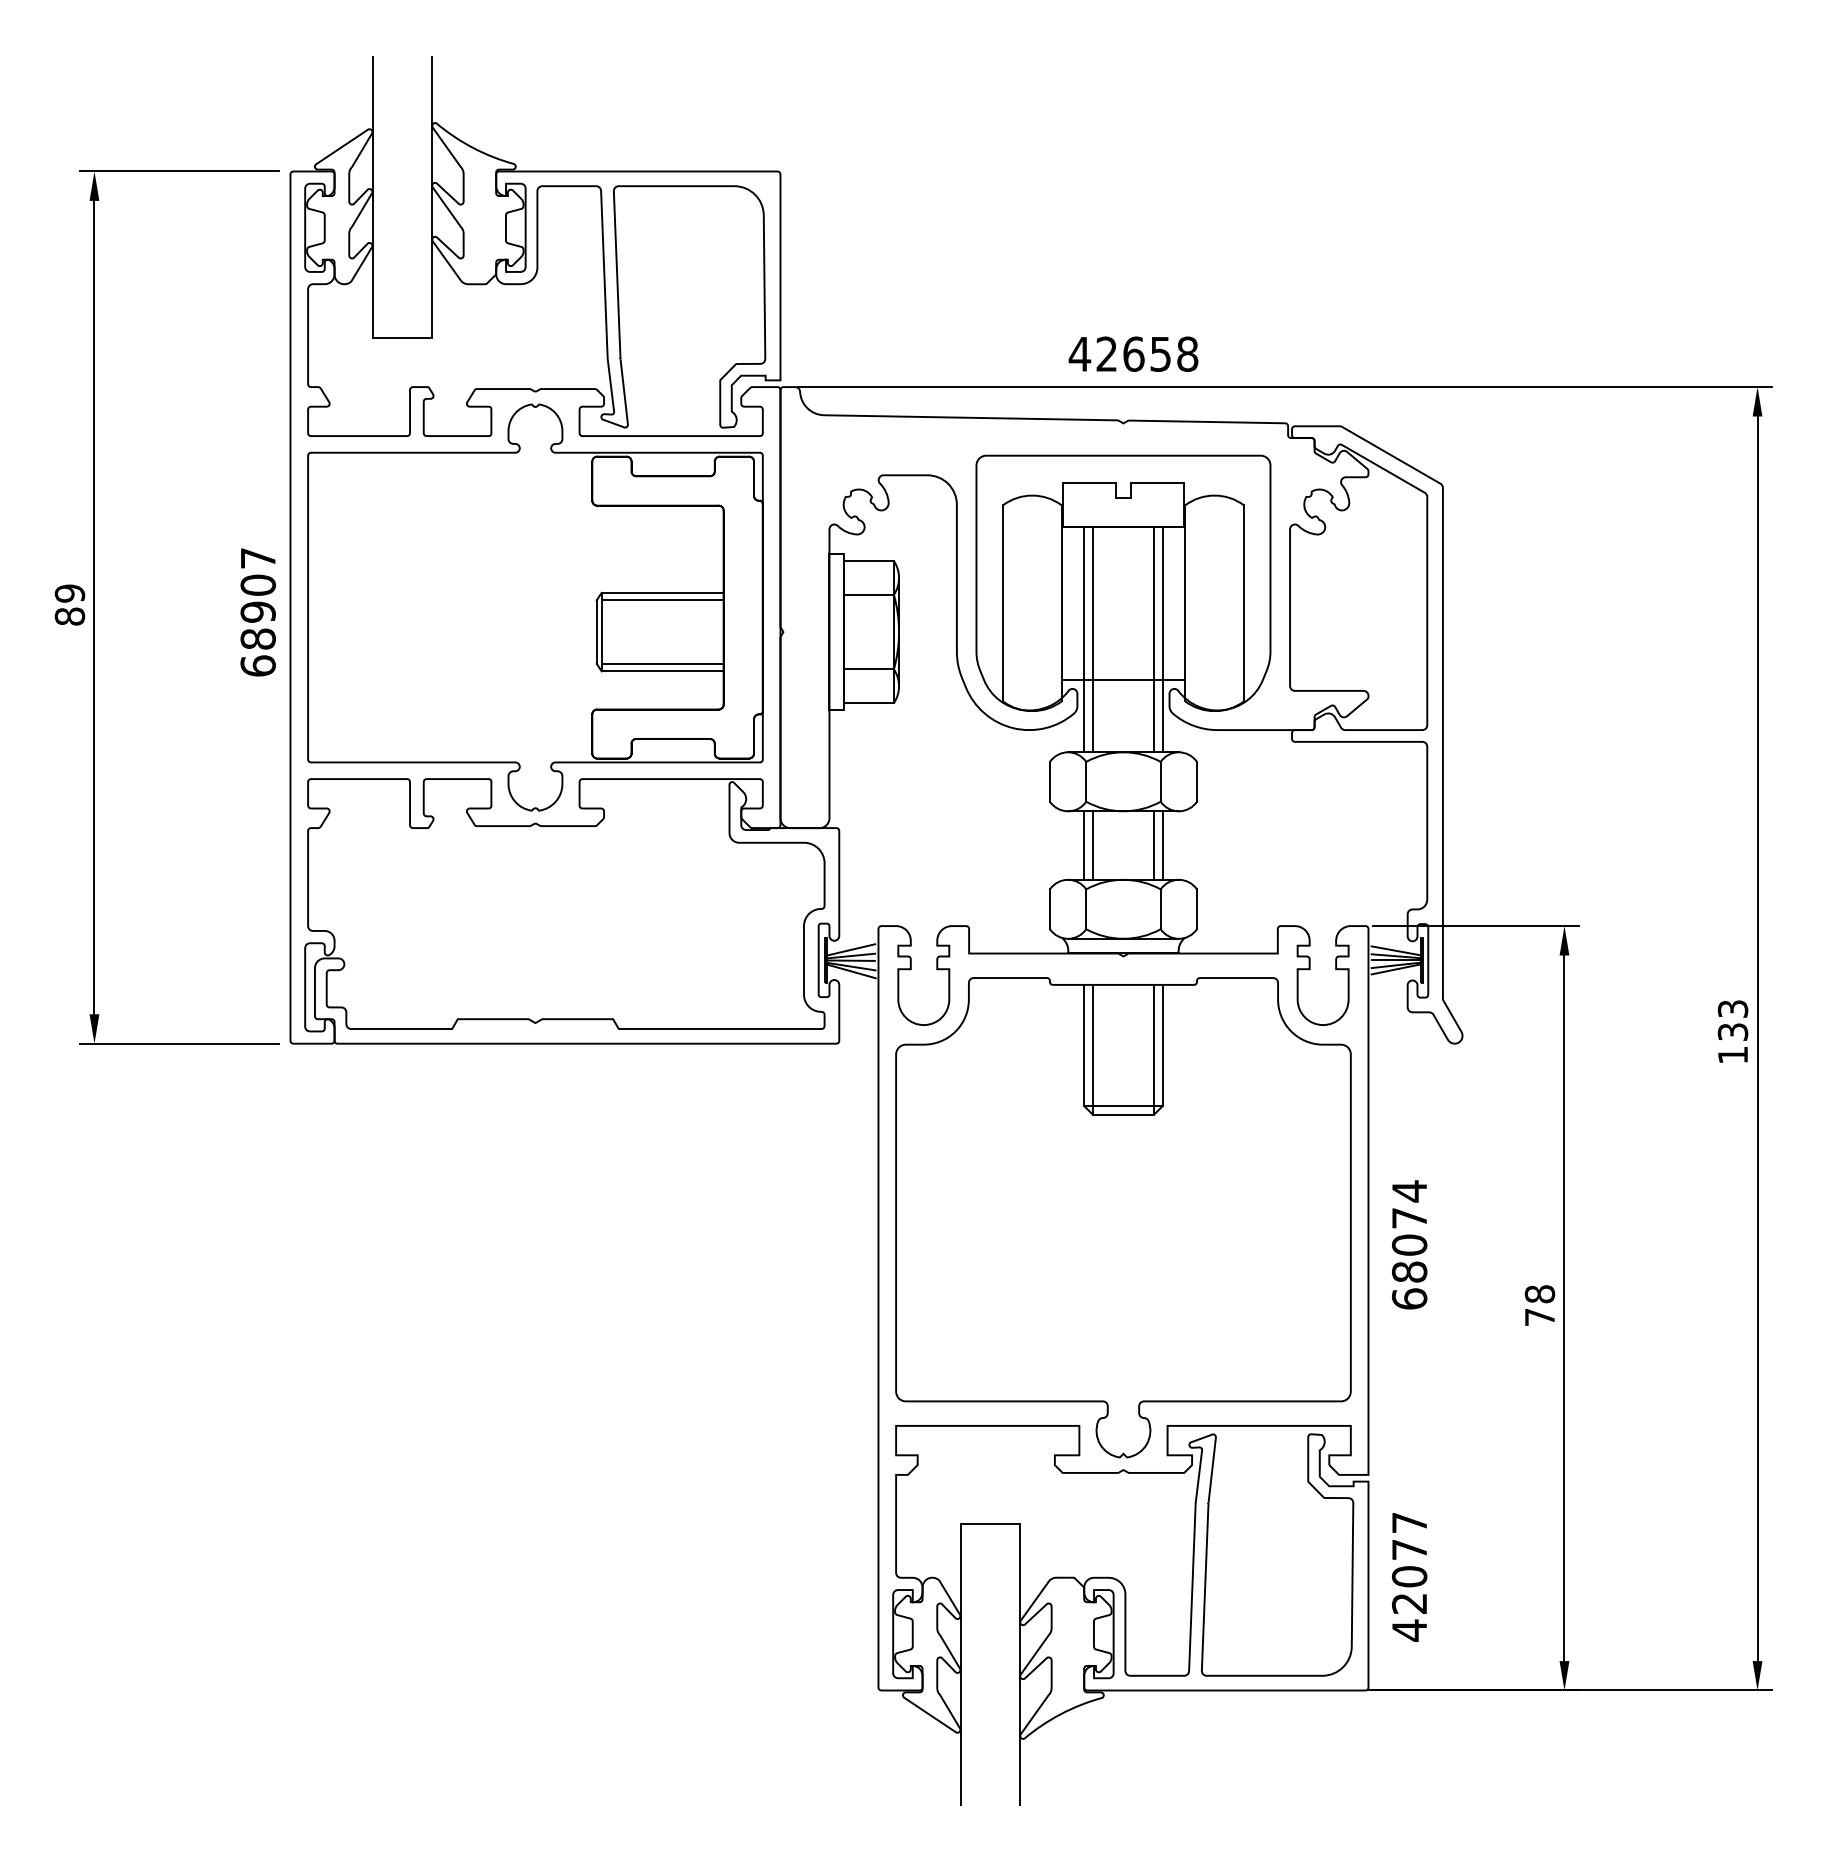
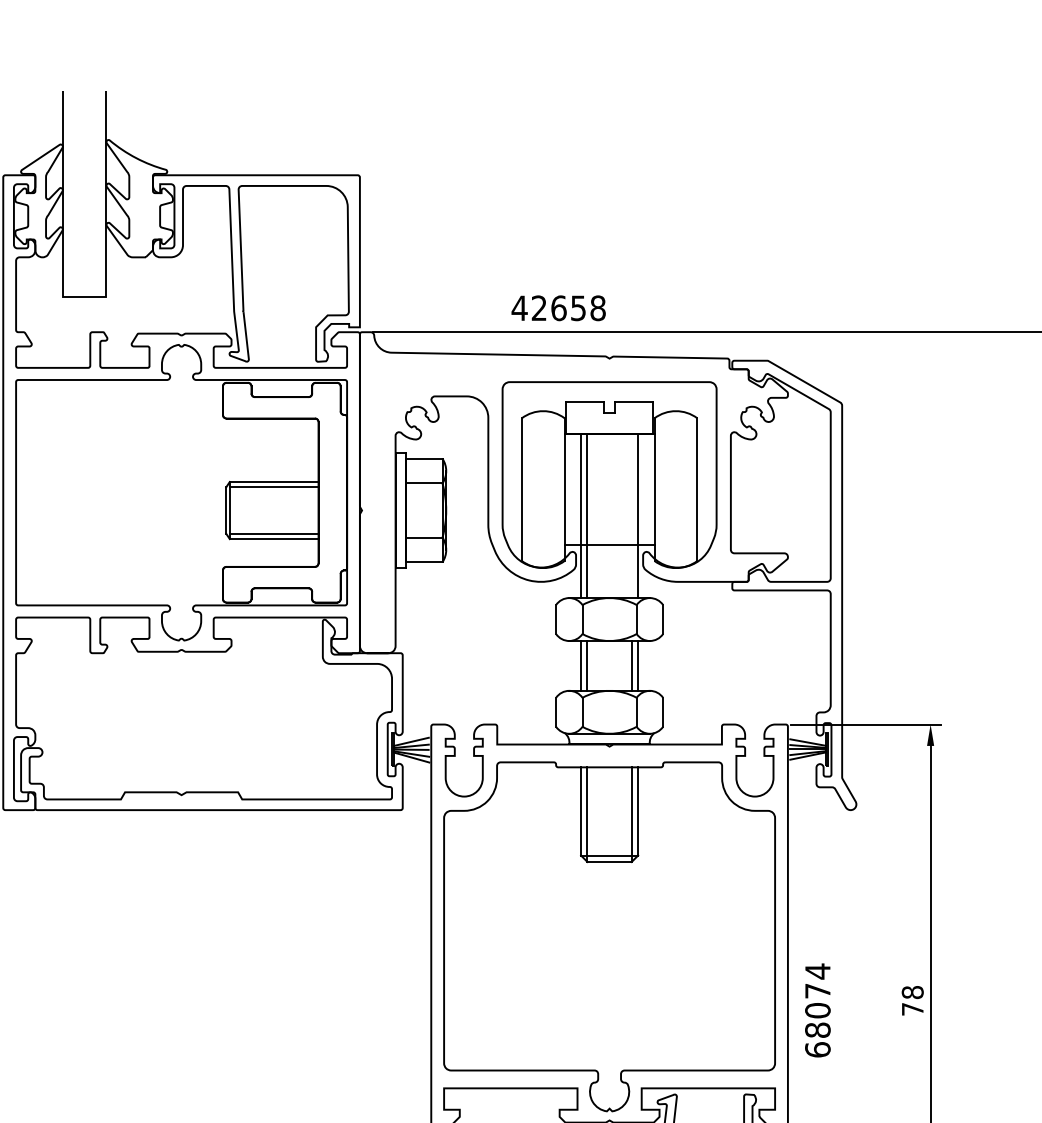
text: (1133, 353) -> (558, 307), moved
line: (1153, 639) -> (631, 515), removed
text: (1409, 1244) -> (817, 1010), moved

